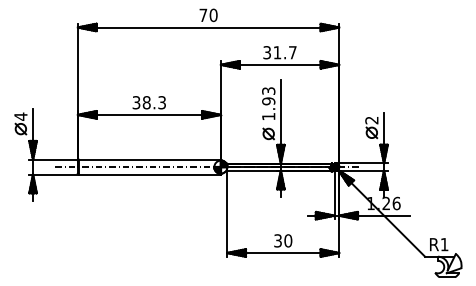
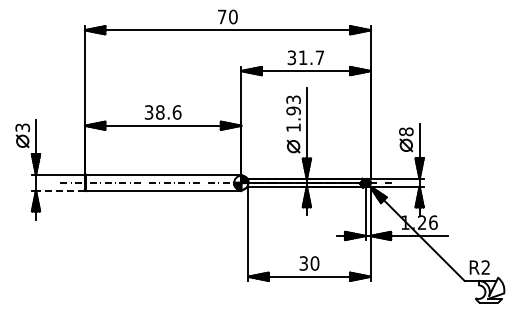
text: (161, 102) -> (176, 112), 38.3 -> 38.6
text: (20, 116) -> (22, 127), 4 -> 3
text: (372, 120) -> (406, 131), 2 -> 8
line: (54, 175) -> (59, 191), solid -> dashed
text: (444, 244) -> (485, 267), R1 -> R2

